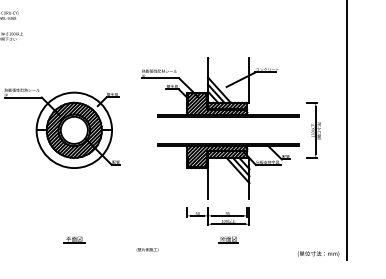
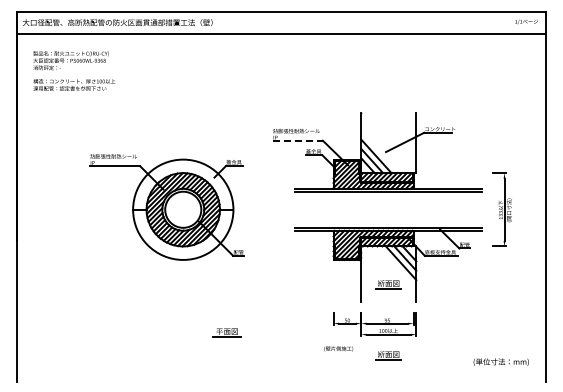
line: (160, 78) -> (298, 140), solid -> dashed
part: (228, 186) -> (388, 284), added
part: (73, 239) -> (226, 332), moved
text: (147, 249) -> (338, 348), moved
text: (317, 253) -> (500, 361), moved

